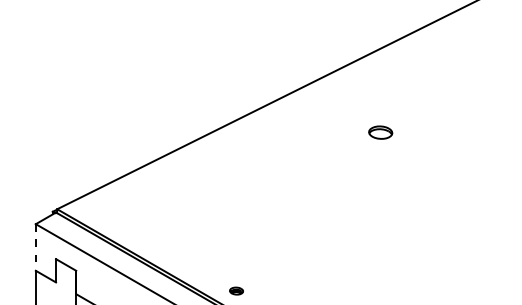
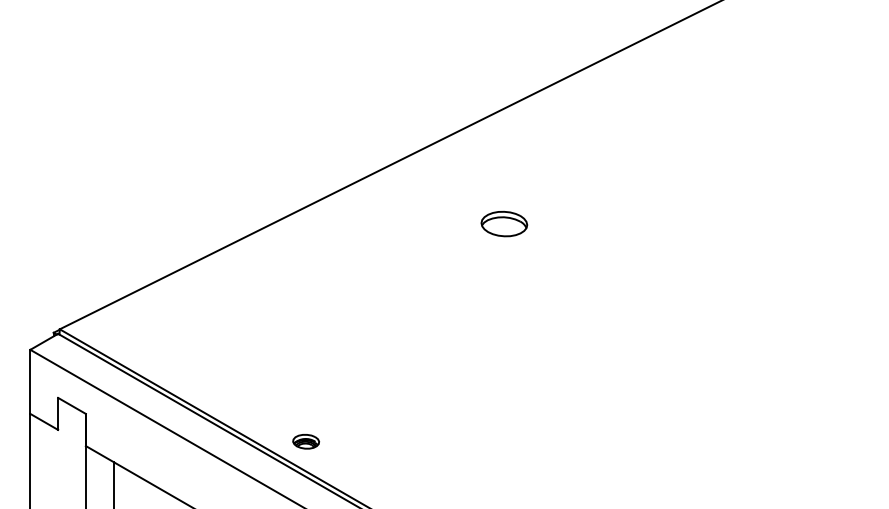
part: (380, 132) -> (504, 223), size x1.43
line: (35, 247) -> (30, 382), dashed -> solid
part: (236, 290) -> (306, 441), size x1.43

